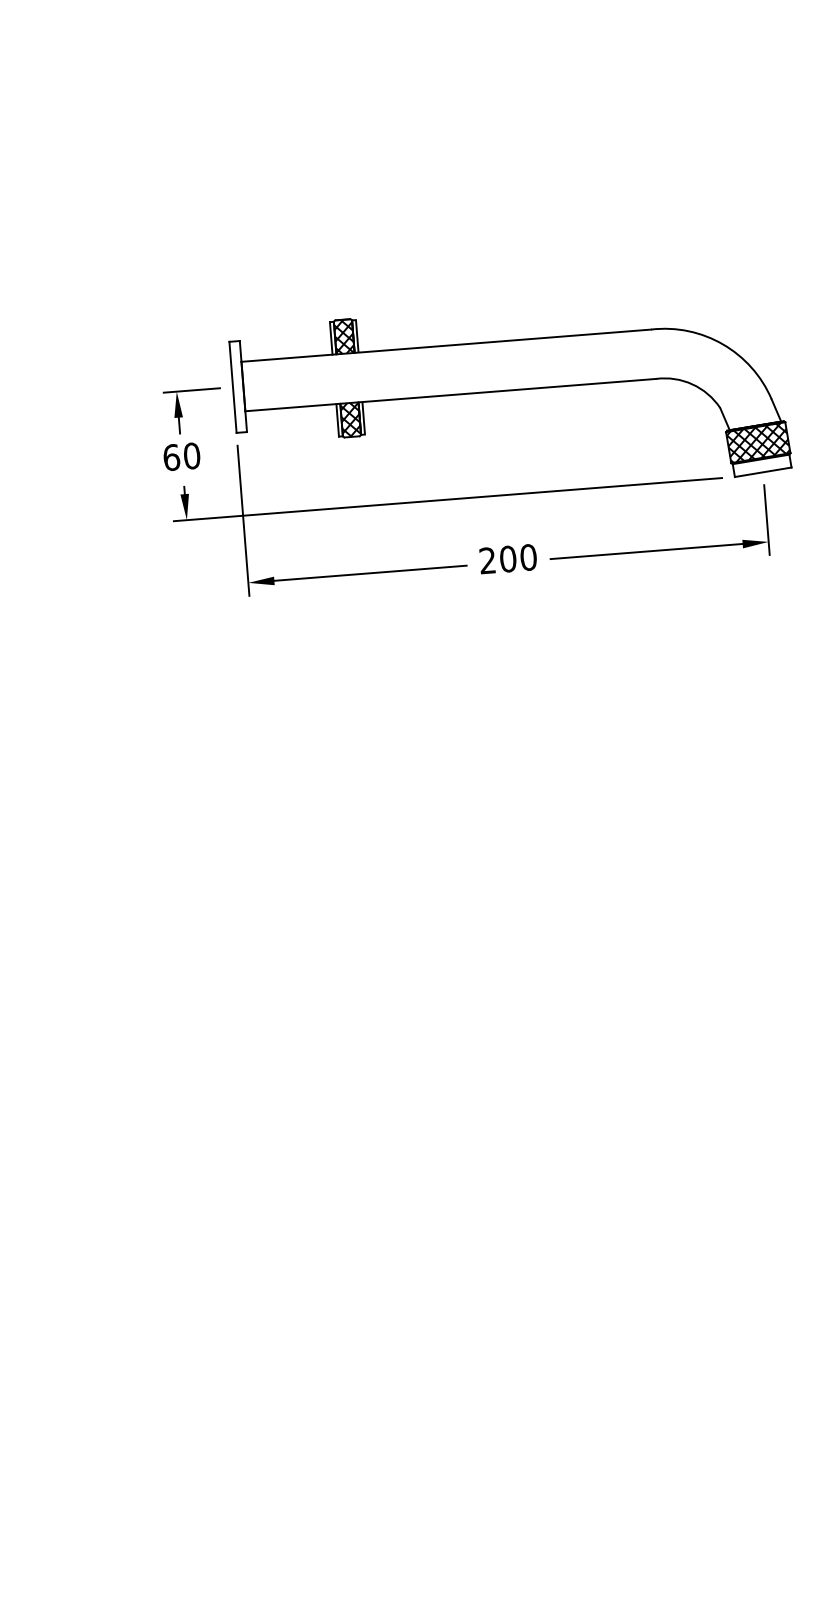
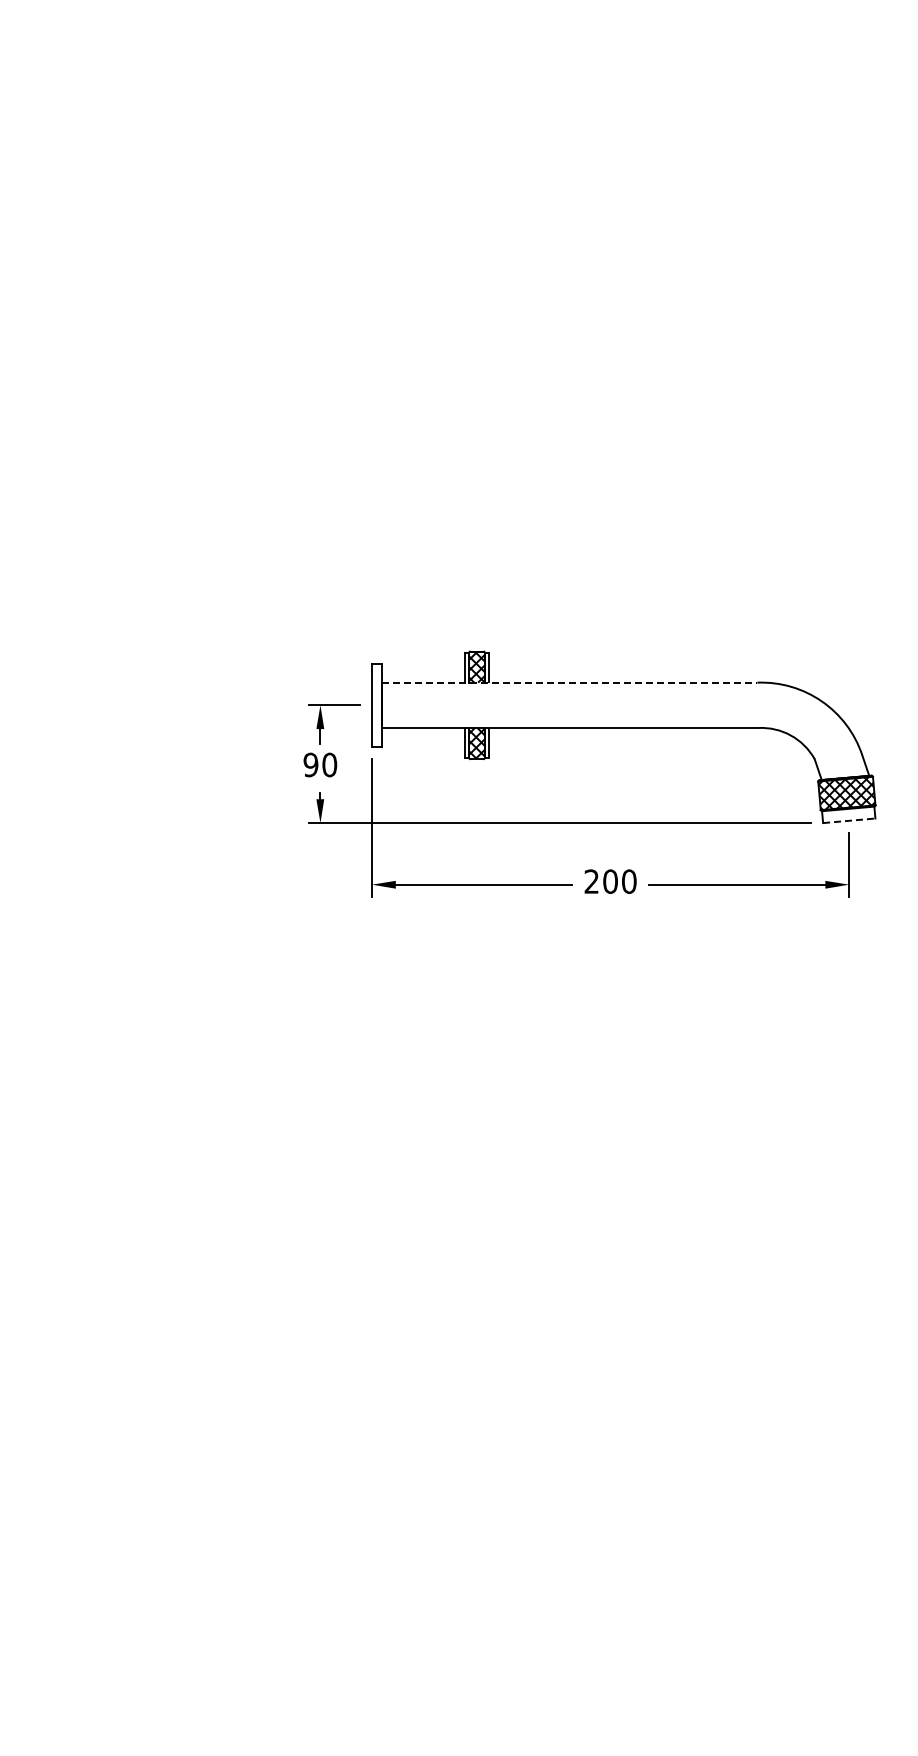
line: (446, 345) -> (569, 682), solid -> dashed
text: (171, 457) -> (310, 764), 60 -> 90
line: (763, 471) -> (849, 820), solid -> dashed

